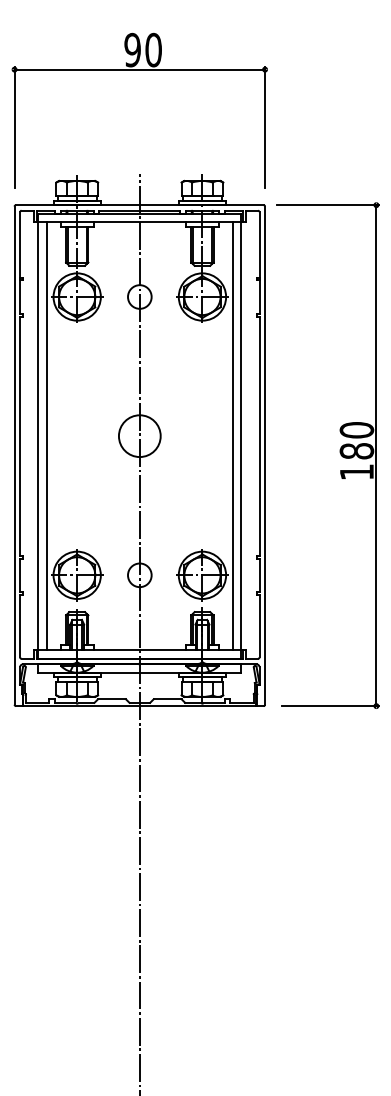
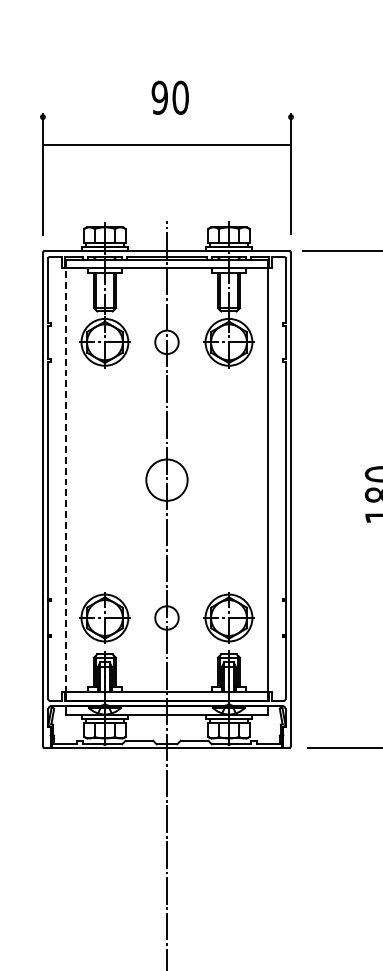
line: (139, 69) -> (166, 144), moved
line: (38, 431) -> (66, 475), solid -> dashed
line: (46, 435) -> (74, 479), removed
line: (233, 435) -> (259, 479), removed

